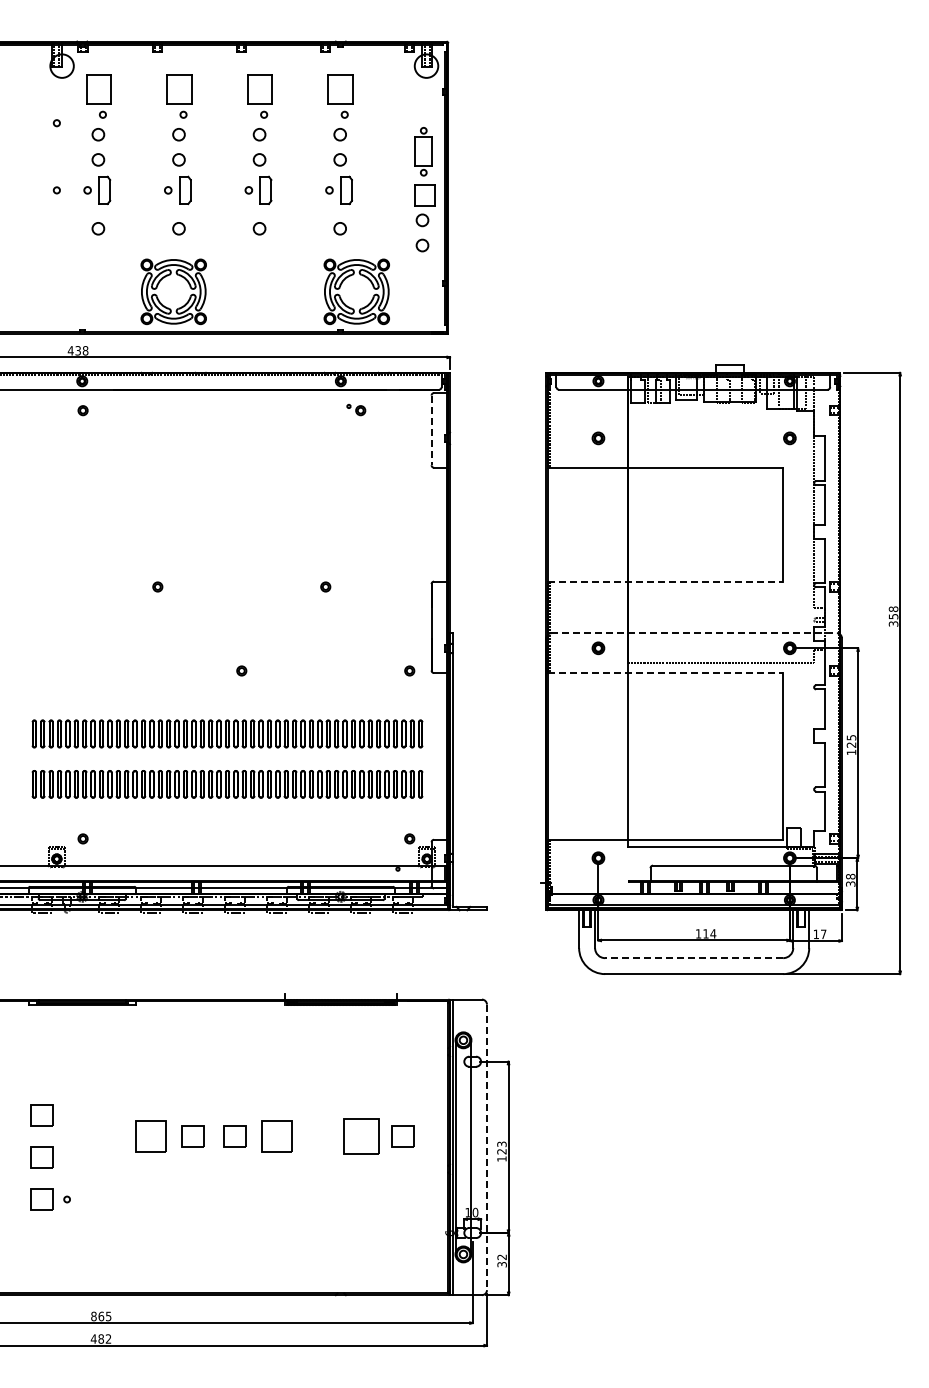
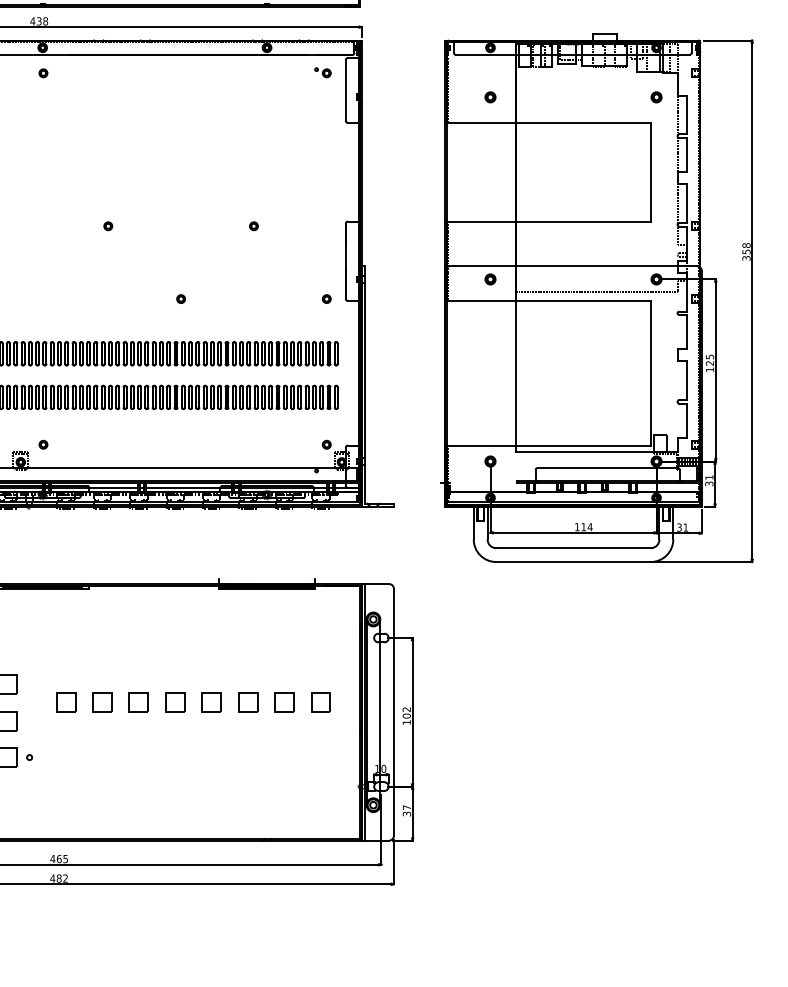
part: (356, 410) -> (323, 73), moved
line: (431, 430) -> (345, 90), dashed -> solid
line: (665, 581) -> (548, 221), dashed -> solid
line: (694, 633) -> (573, 266), dashed -> solid
line: (665, 673) -> (548, 301), dashed -> solid
text: (850, 876) -> (709, 477), 38 -> 31
text: (819, 934) -> (682, 527), 17 -> 31
line: (693, 958) -> (572, 548), dashed -> solid
part: (108, 1136) -> (65, 702), added
part: (150, 1136) -> (101, 702), size x0.71
part: (276, 1136) -> (211, 702), size x0.71
part: (318, 1136) -> (247, 702), added
part: (360, 1136) -> (284, 702), size x0.62
line: (486, 1147) -> (393, 712), dashed -> solid
text: (501, 1147) -> (406, 712), 123 -> 102
text: (501, 1257) -> (406, 807), 32 -> 37
text: (93, 1316) -> (52, 859), 865 -> 465

